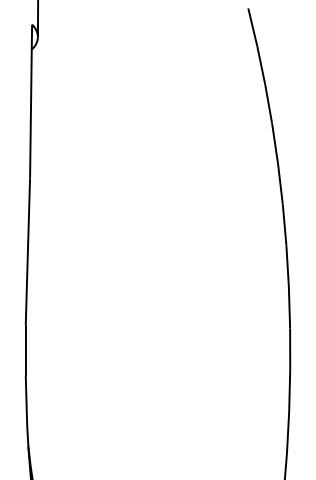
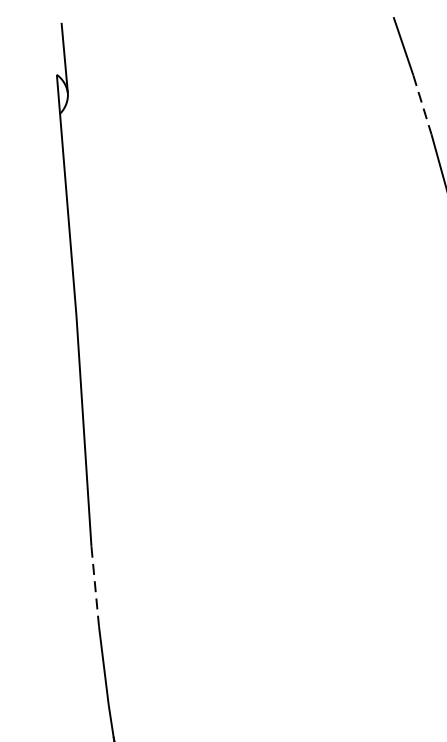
line: (261, 65) -> (422, 104), solid -> dashed
line: (25, 350) -> (94, 586), solid -> dashed

